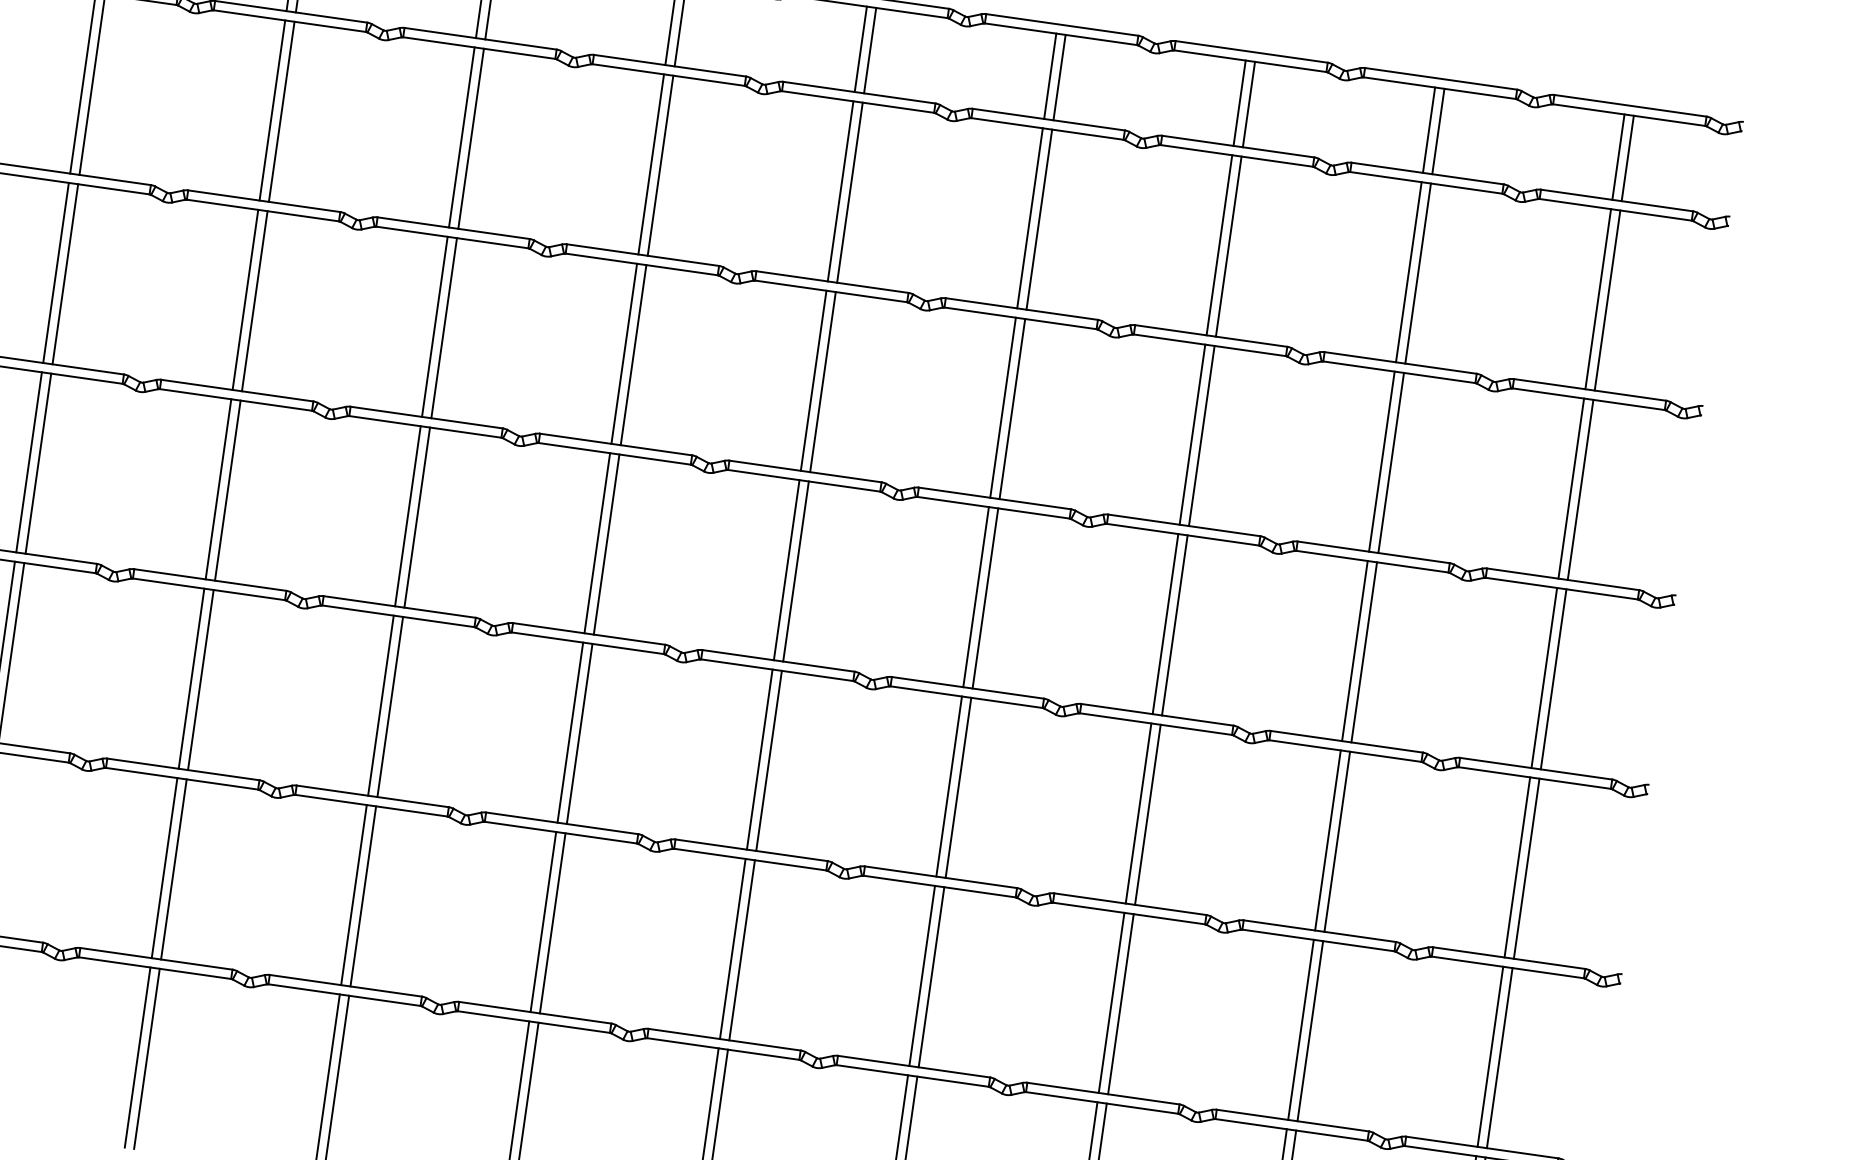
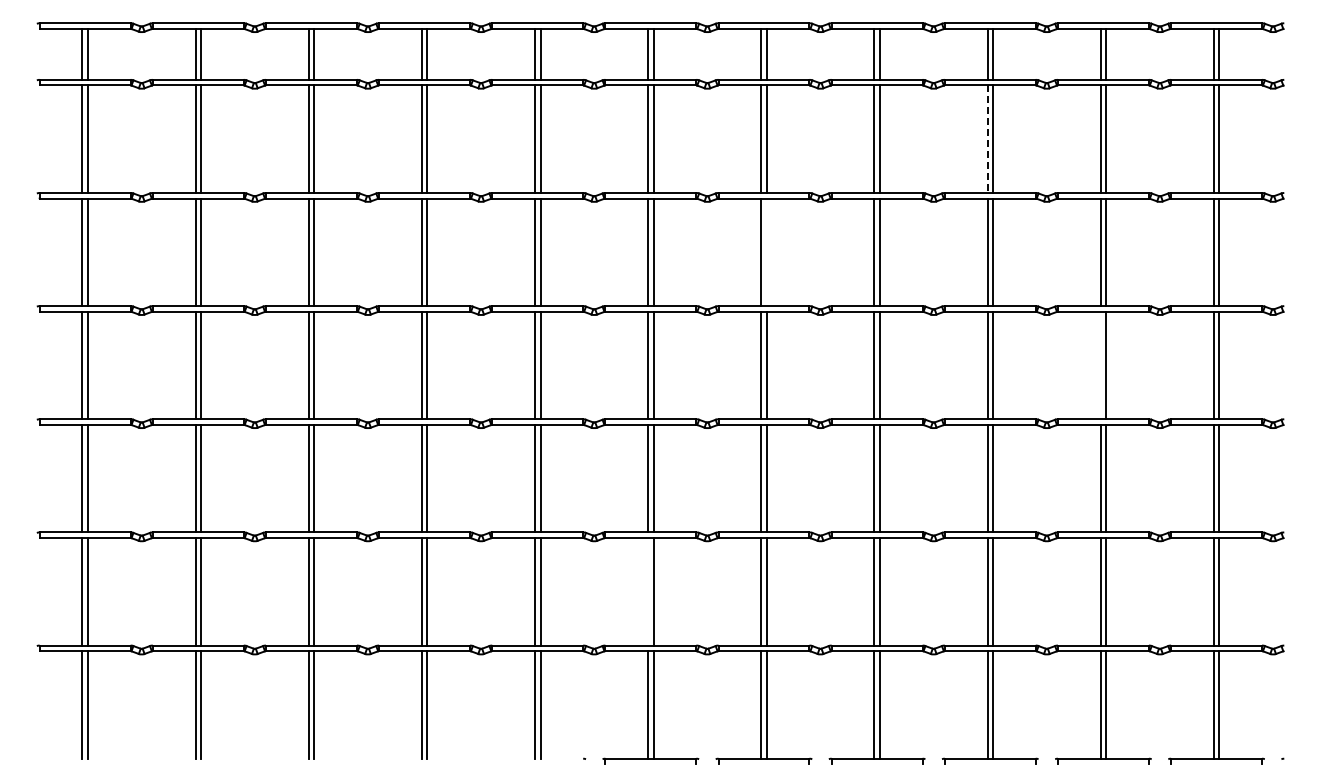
line: (1219, 245) -> (987, 139), solid -> dashed
line: (822, 382) -> (766, 252), removed
line: (1354, 651) -> (1100, 365), removed
line: (544, 921) -> (648, 591), removed

